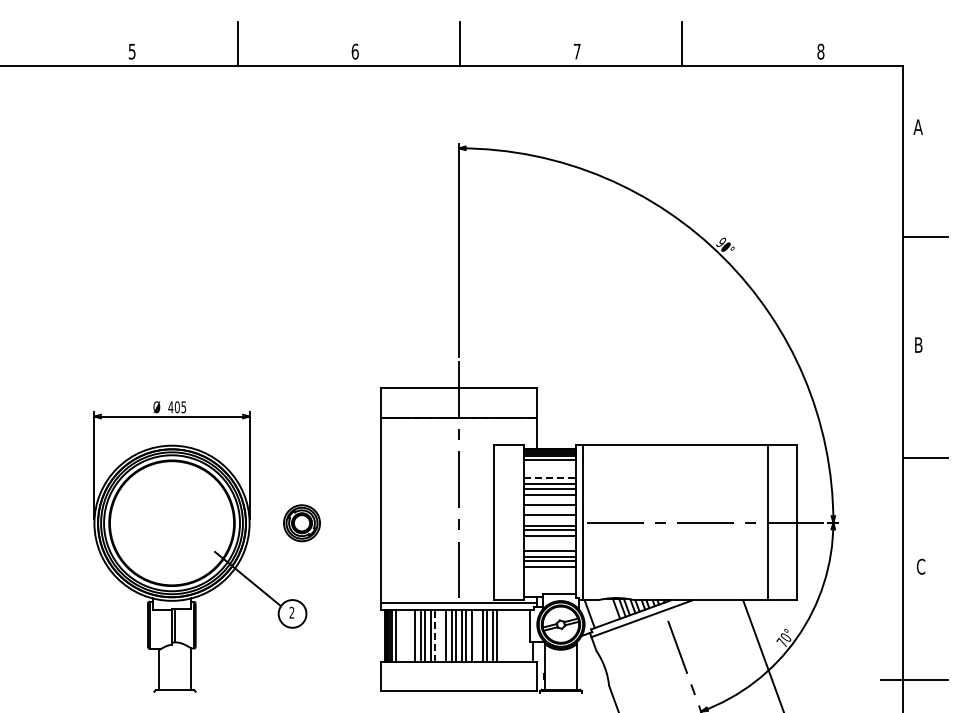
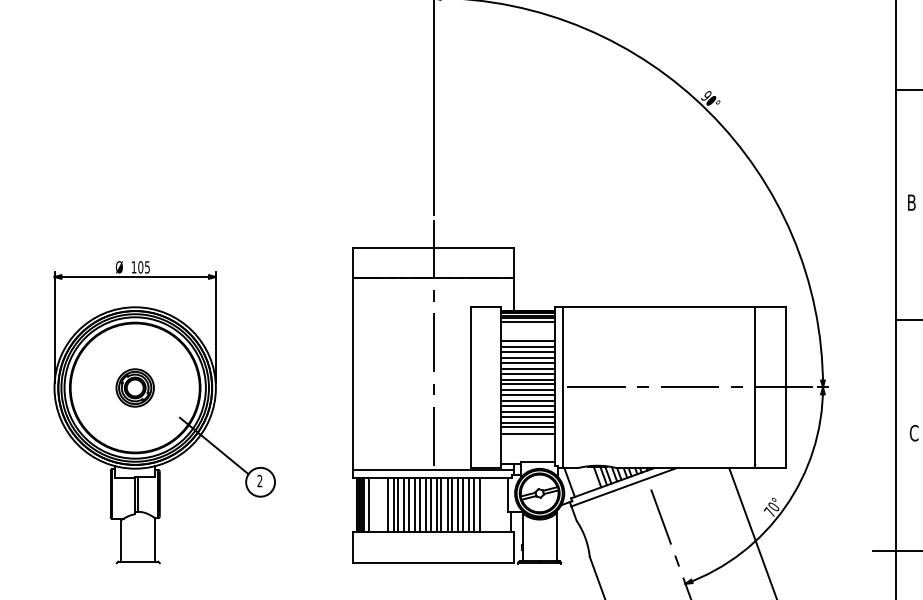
text: (170, 407) -> (133, 267), 405 -> 105
line: (549, 478) -> (527, 341), dashed -> solid
line: (549, 499) -> (527, 363), added
line: (549, 509) -> (527, 373), added
line: (549, 519) -> (527, 384), added
part: (301, 523) -> (134, 388), moved
line: (549, 540) -> (527, 405), added
line: (549, 546) -> (527, 412), added
line: (435, 635) -> (409, 504), dashed -> solid
line: (441, 635) -> (415, 504), added
line: (476, 635) -> (451, 504), added
line: (503, 635) -> (479, 504), added

